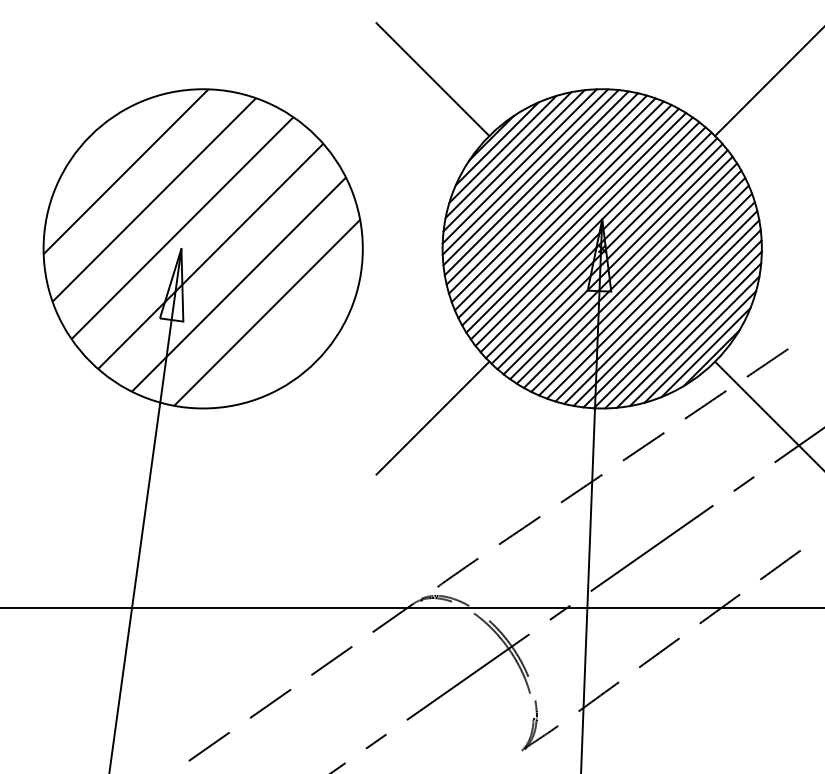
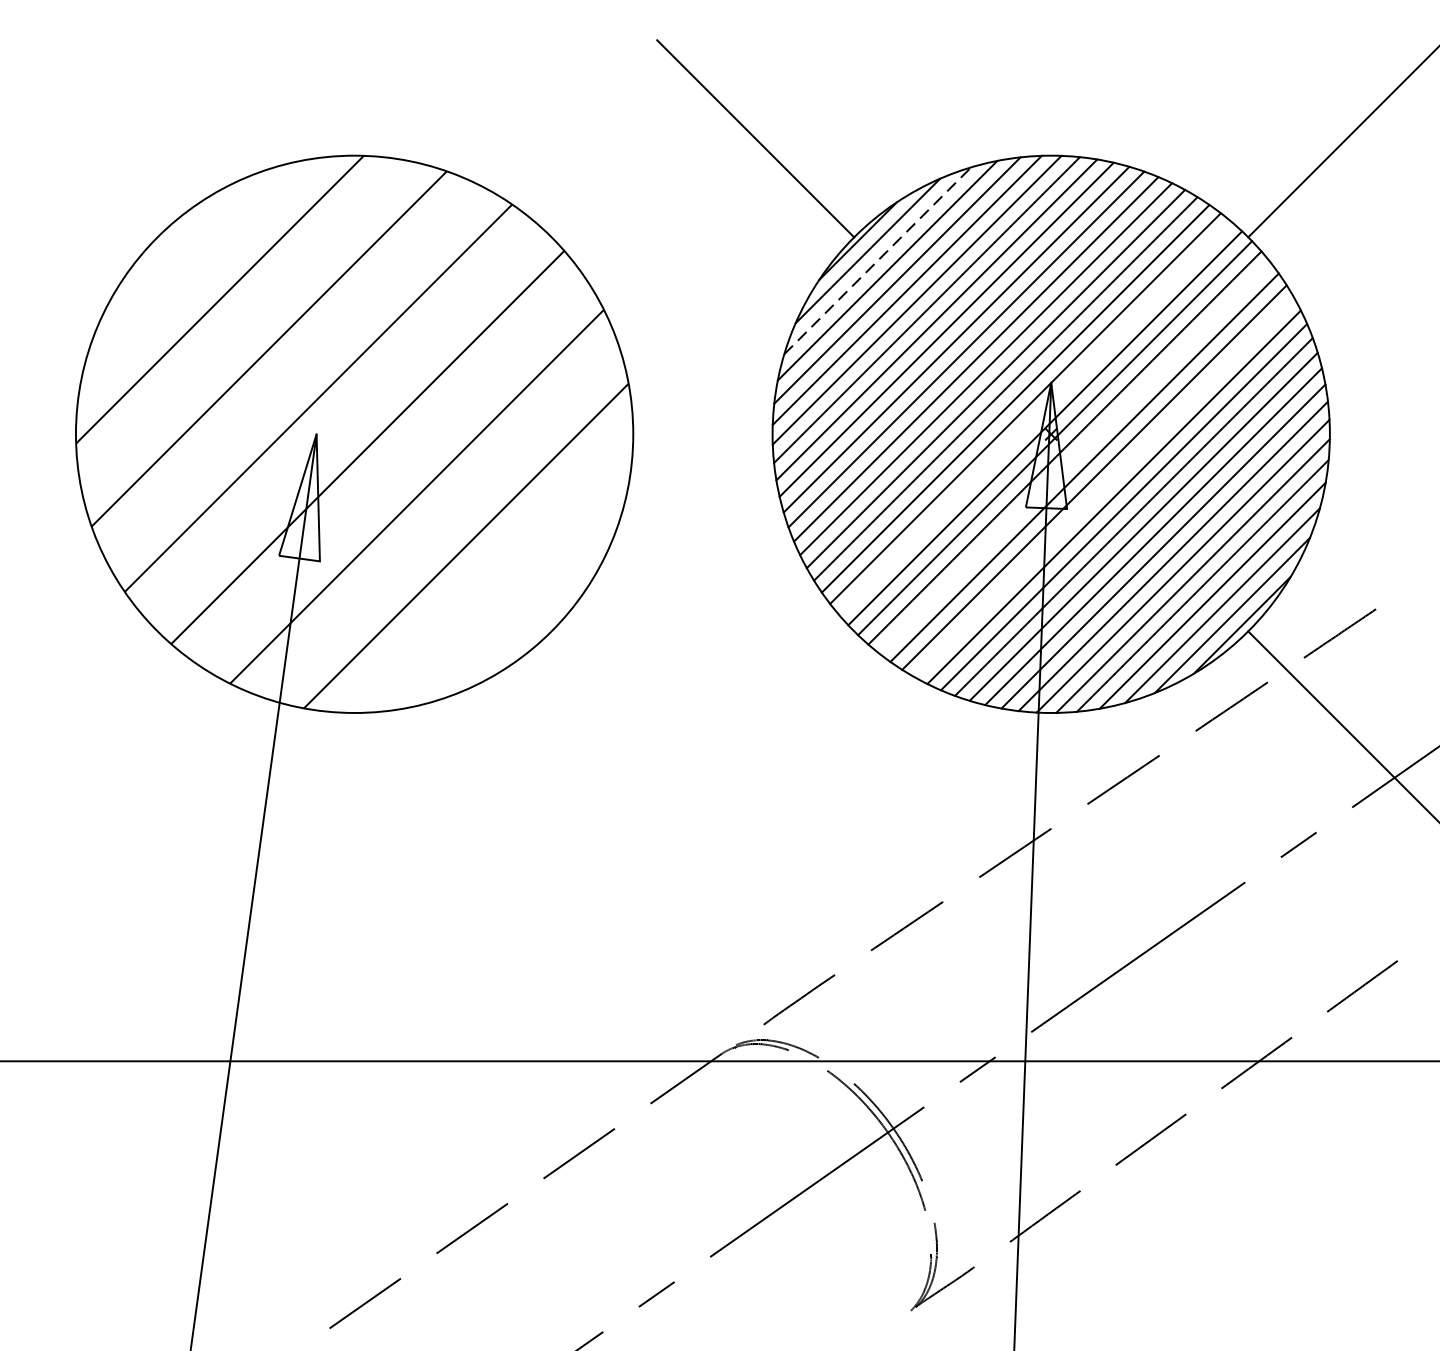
line: (502, 149) -> (877, 260), solid -> dashed
line: (592, 239) -> (1034, 417), removed
line: (615, 262) -> (1074, 458), removed
line: (632, 278) -> (1104, 486), removed
line: (432, 417) -> (754, 728), removed

